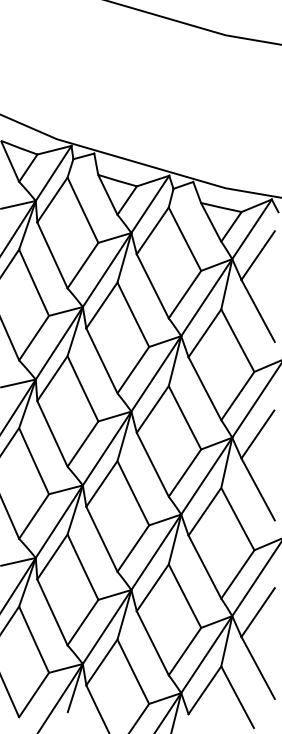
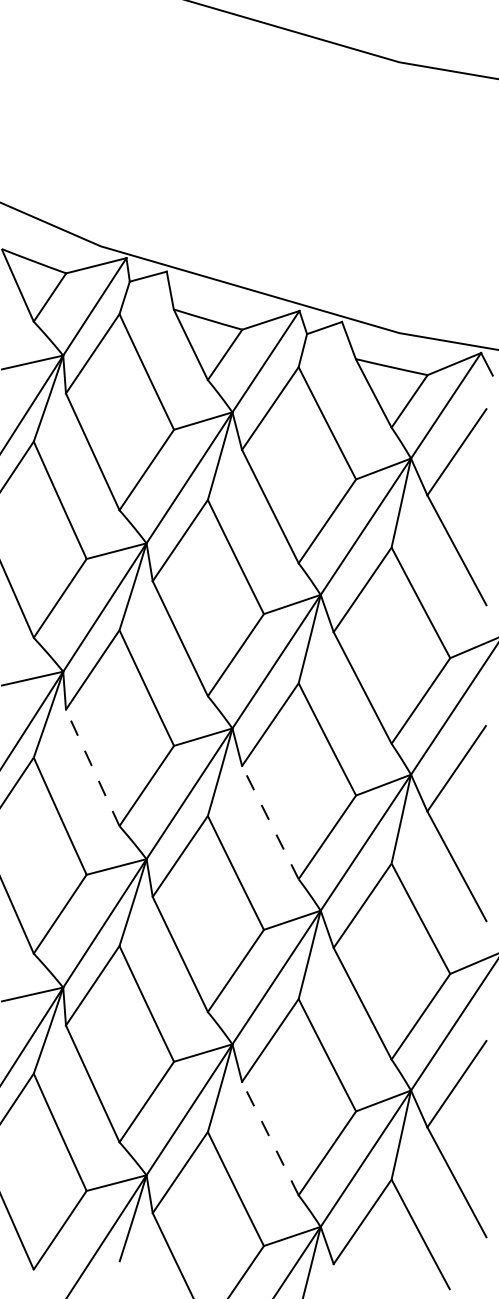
line: (52, 433) -> (92, 767), solid -> dashed
line: (152, 464) -> (269, 822), solid -> dashed
line: (152, 643) -> (269, 1138), solid -> dashed

